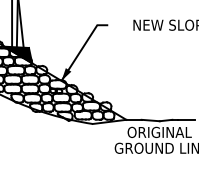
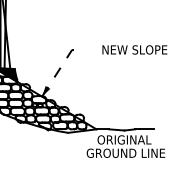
line: (83, 47) -> (60, 68), solid -> dashed

